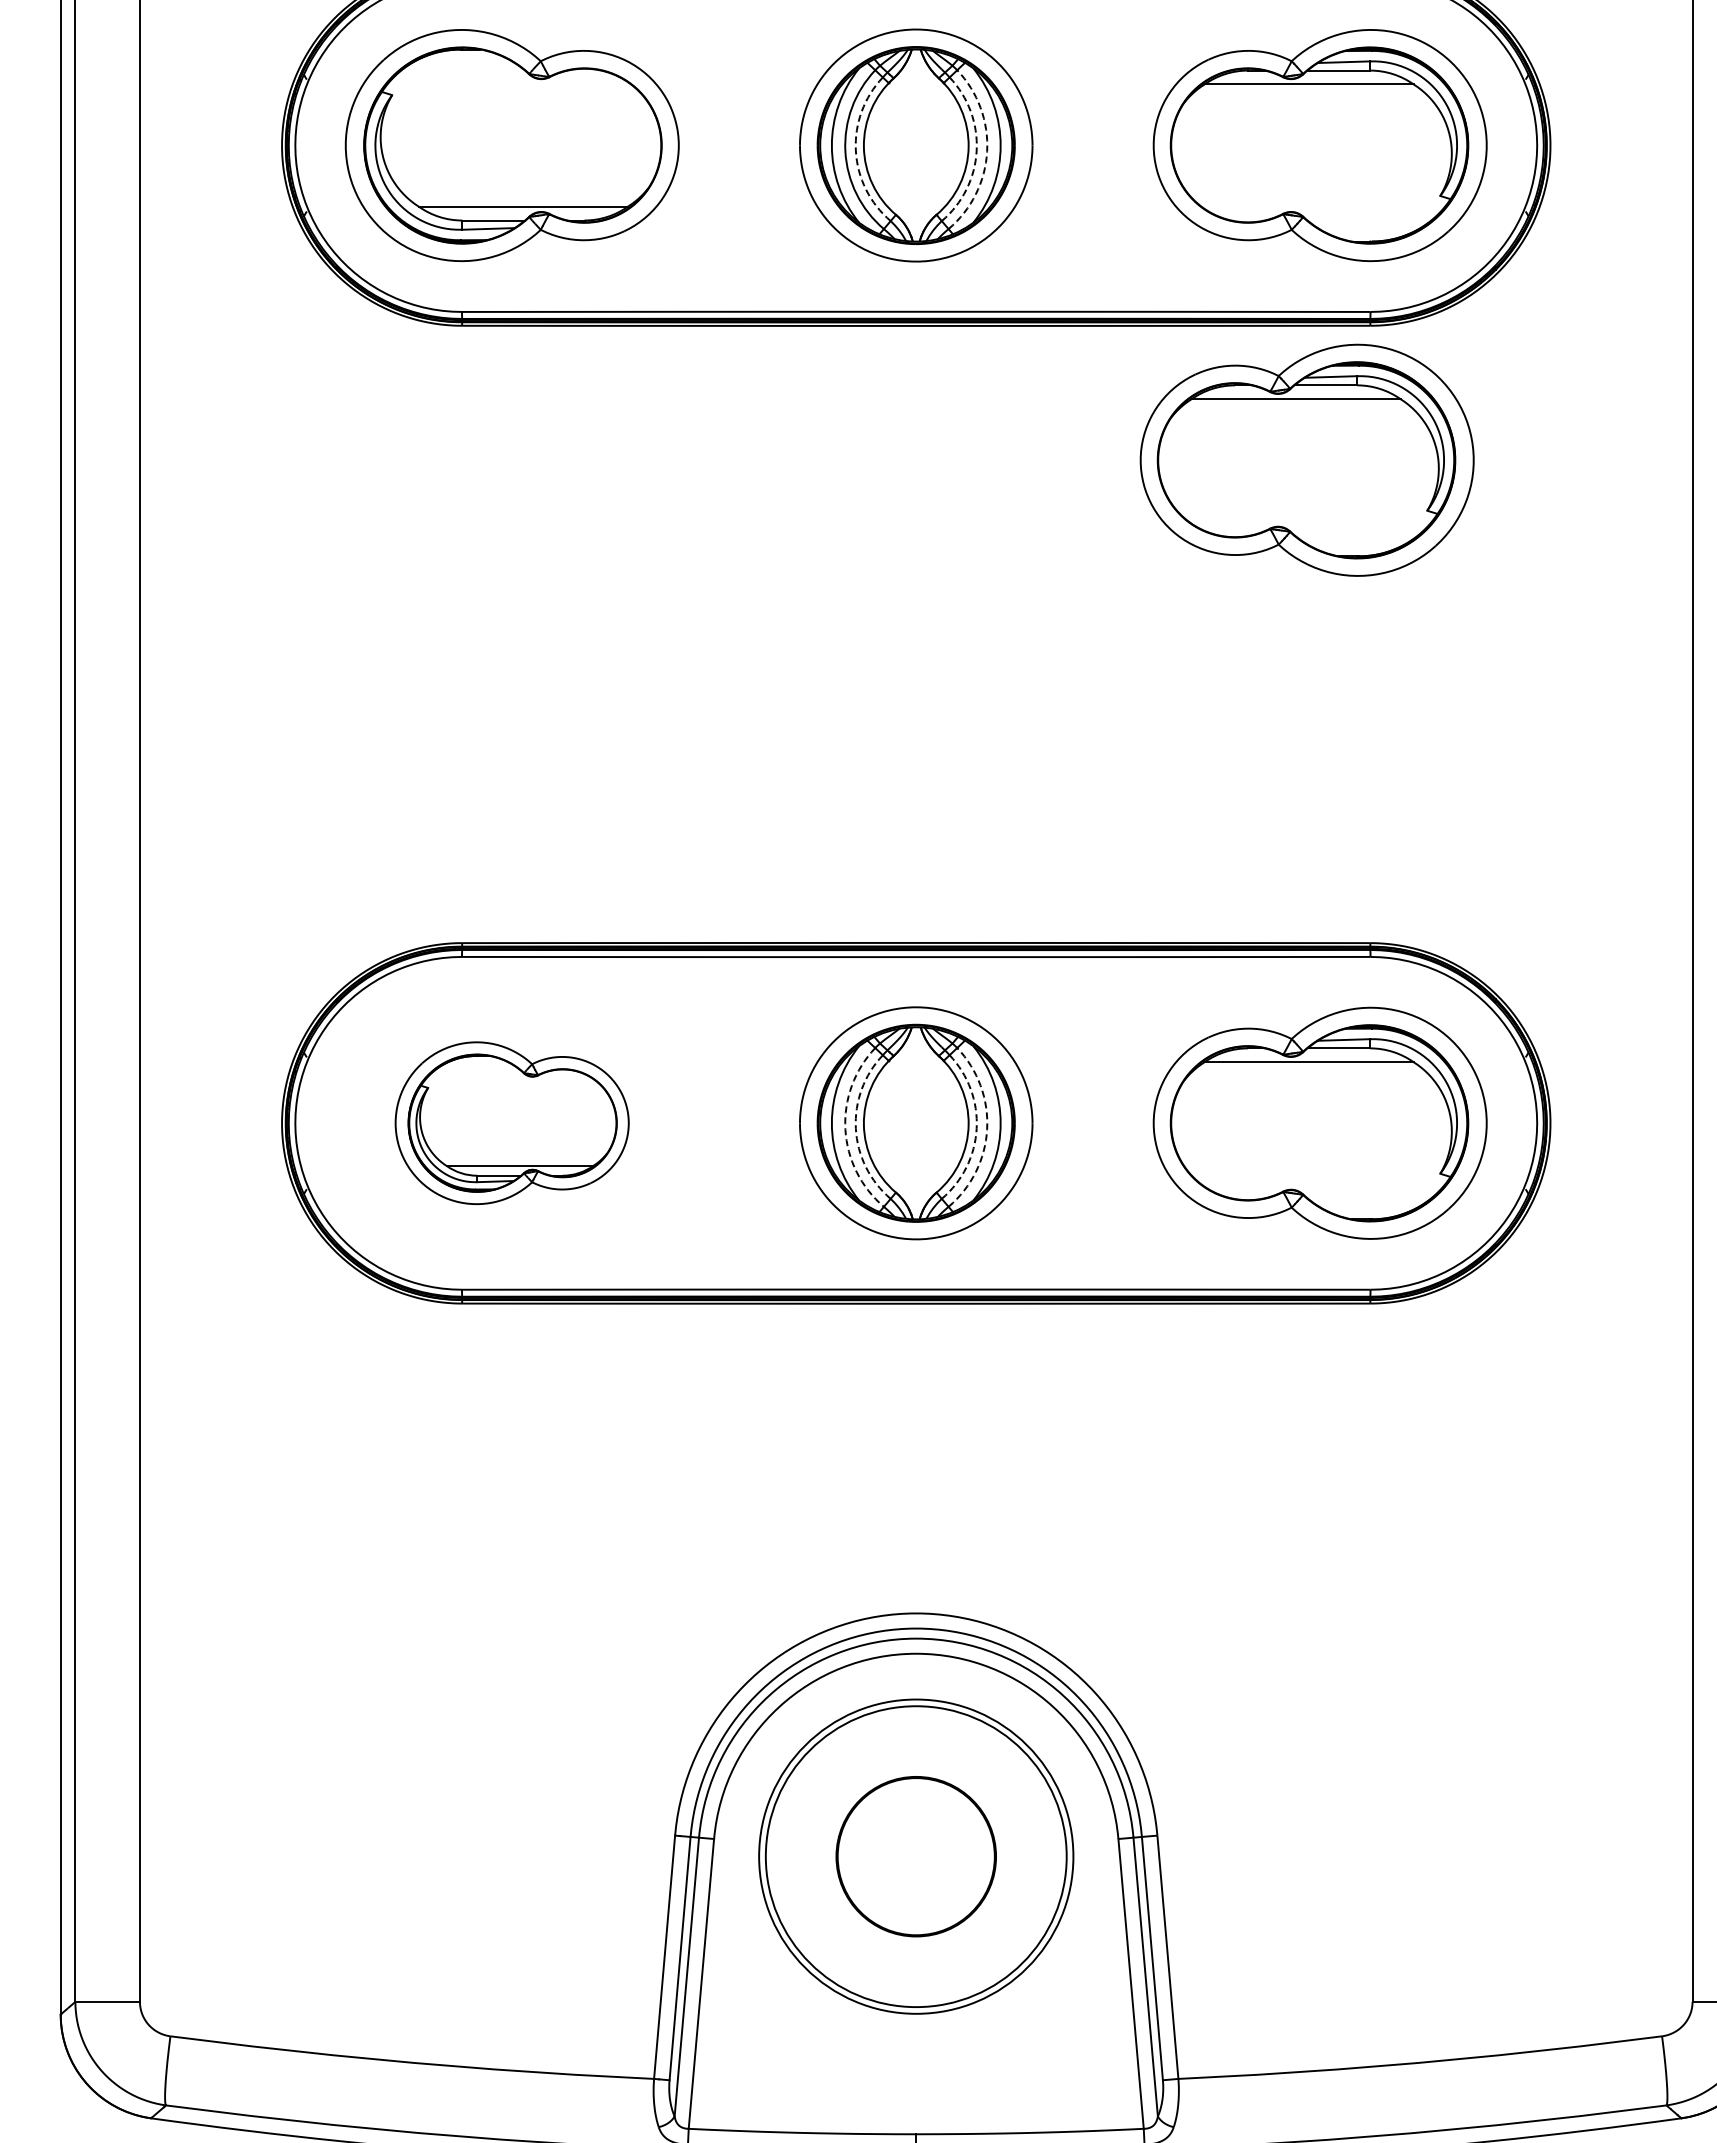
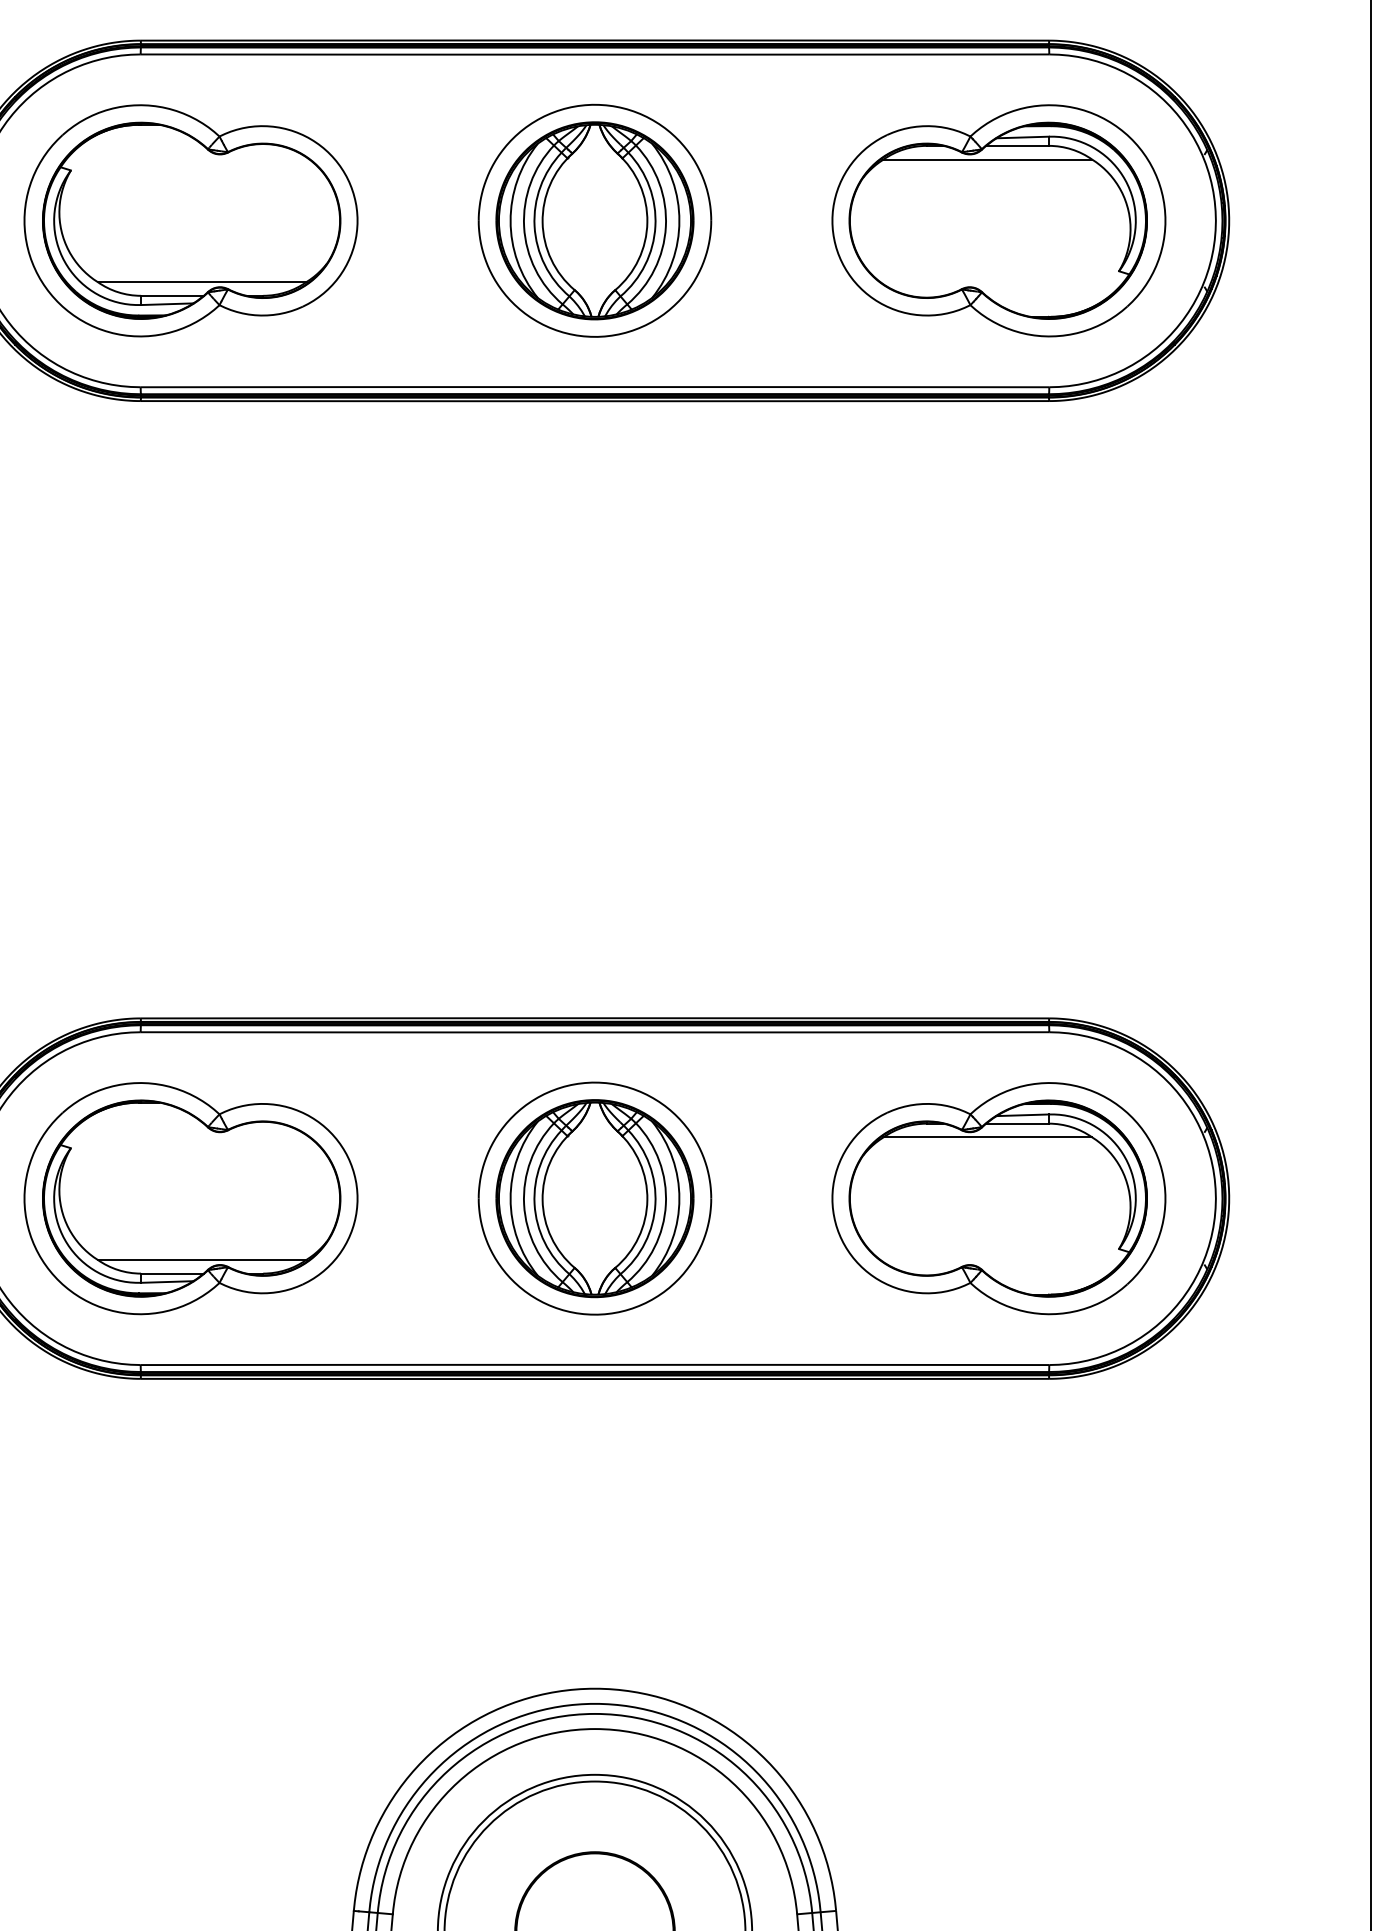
arc: (855, 150) -> (534, 225), dashed -> solid
arc: (976, 150) -> (655, 225), dashed -> solid
arc: (987, 151) -> (666, 226), dashed -> solid
part: (1306, 459) -> (985, 534), removed
part: (511, 1122) -> (190, 1197), size x1.43
arc: (855, 1128) -> (534, 1203), dashed -> solid
arc: (976, 1128) -> (655, 1203), dashed -> solid
arc: (845, 1129) -> (524, 1204), dashed -> solid
arc: (987, 1129) -> (666, 1204), dashed -> solid

